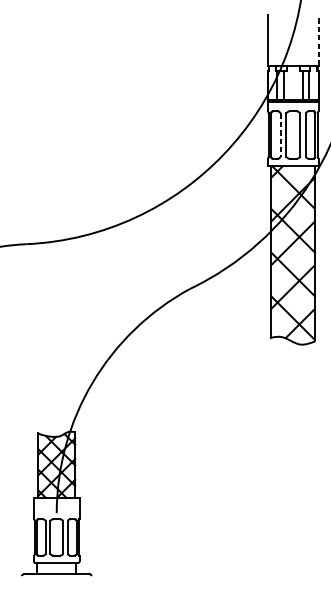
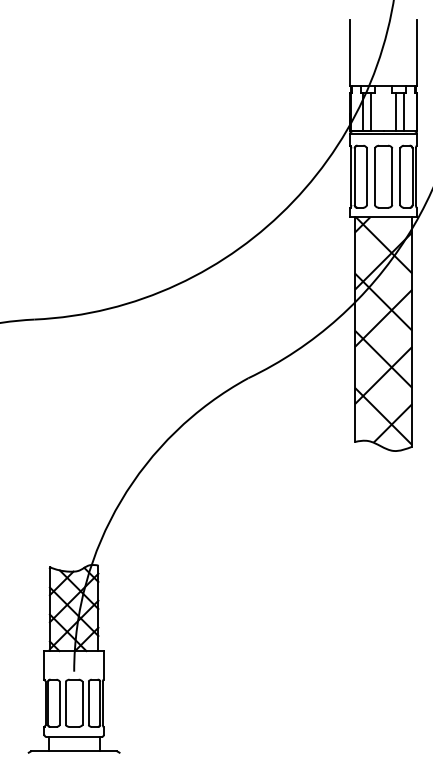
line: (319, 40) -> (417, 53), dashed -> solid
line: (280, 135) -> (367, 177), dashed -> solid

